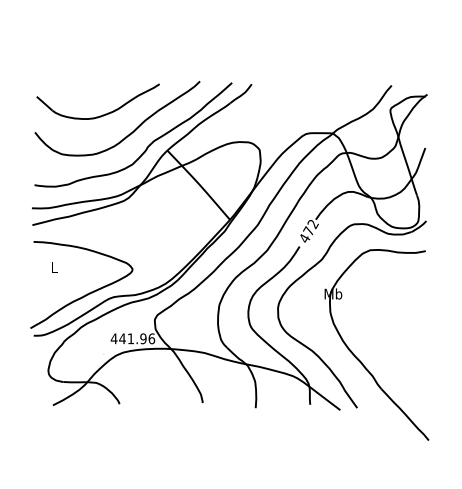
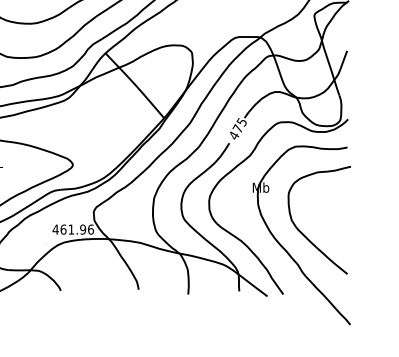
text: (312, 223) -> (241, 121), 472 -> 475
text: (122, 338) -> (63, 229), 441.96 -> 461.96
part: (379, 343) -> (304, 234), added

